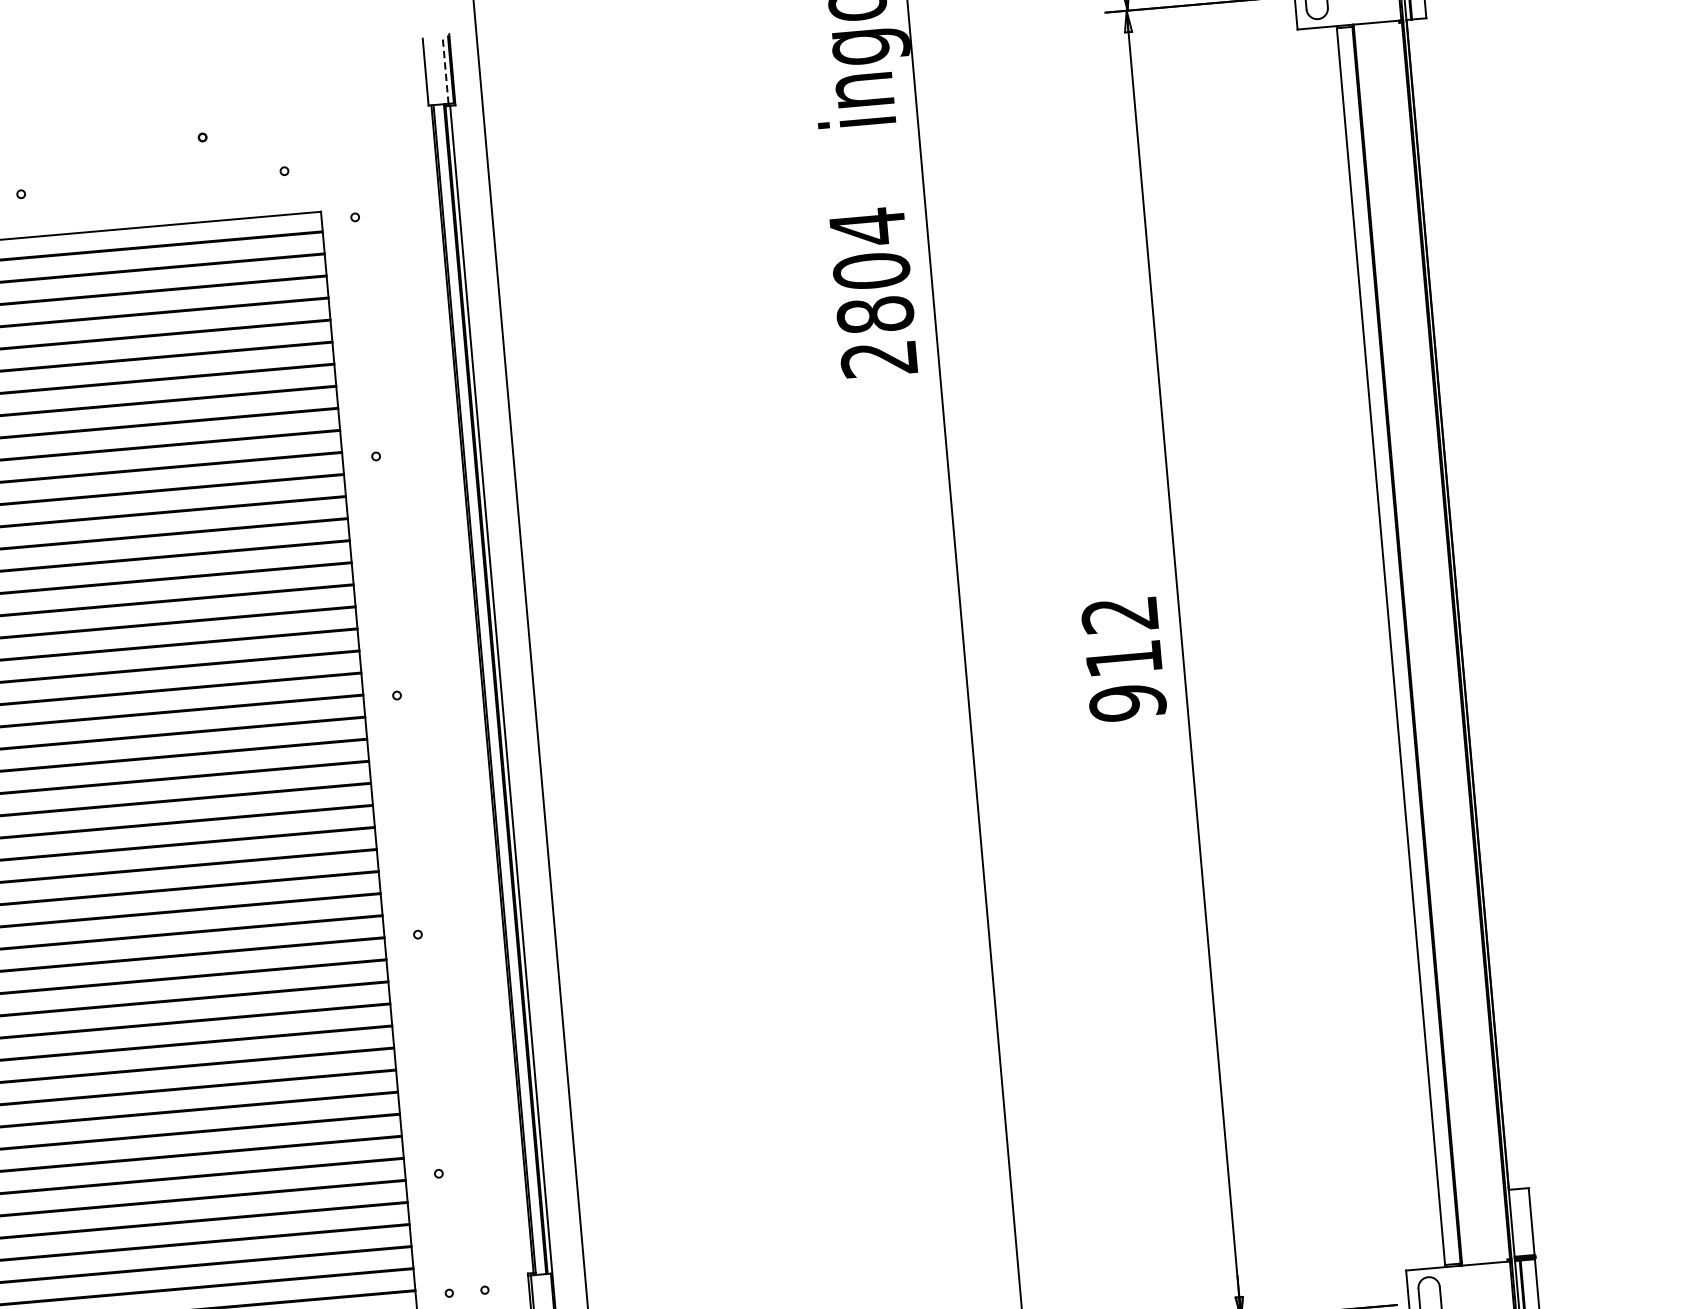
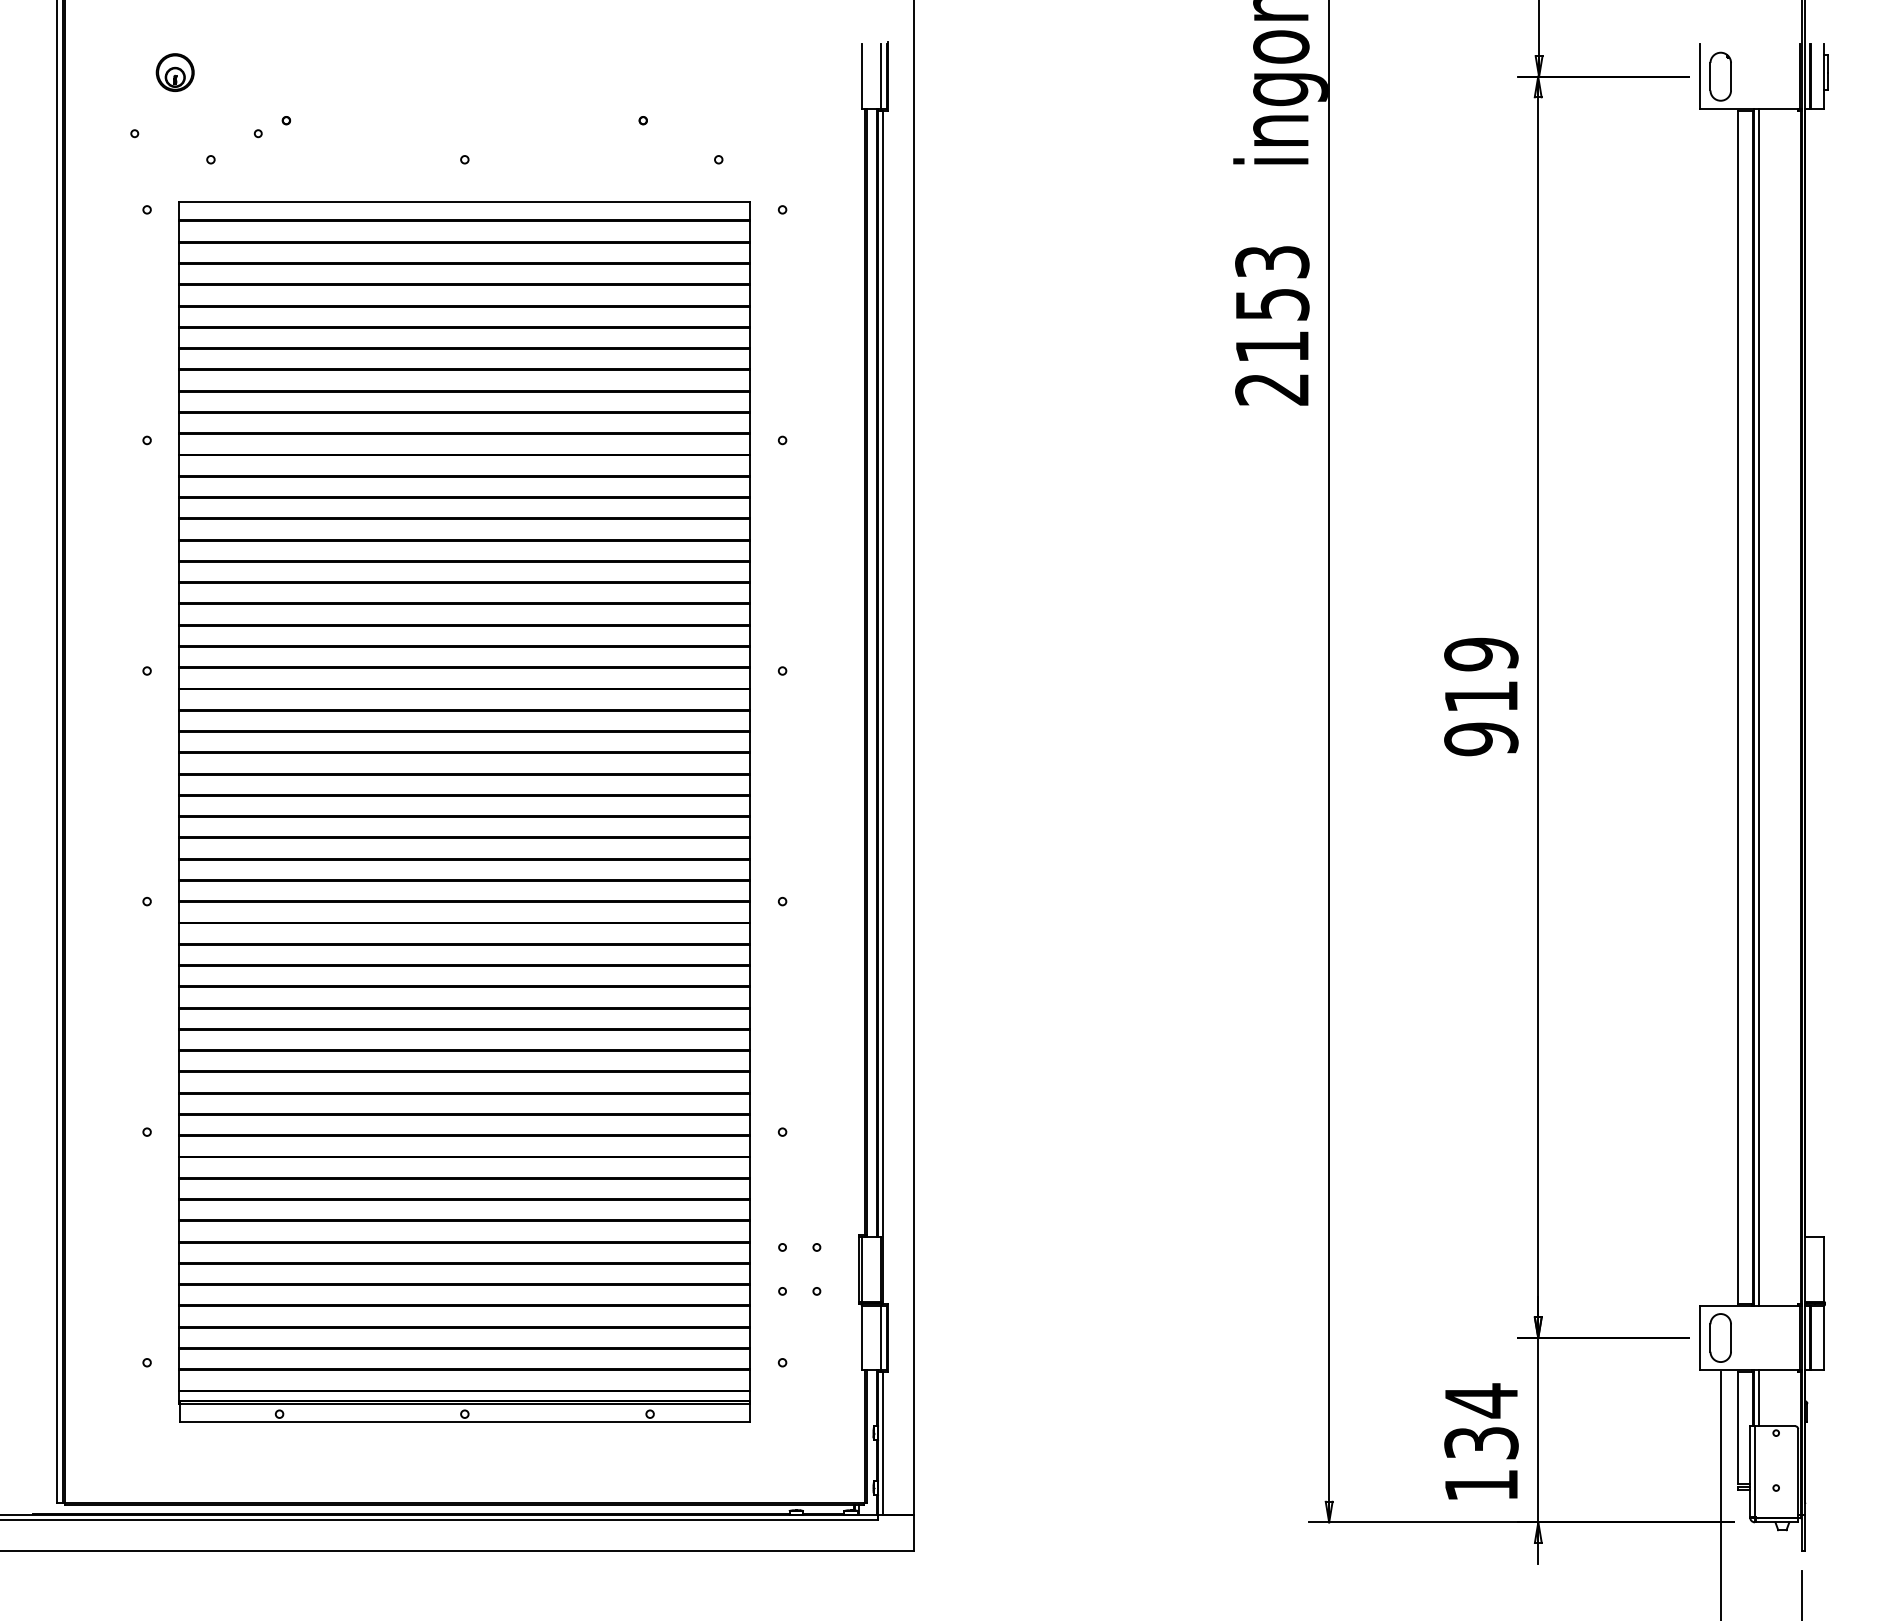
line: (445, 70) -> (881, 76), dashed -> solid
text: (871, 270) -> (1272, 303), 2804 -> 2153
text: (1120, 615) -> (1481, 654), 912 -> 919
line: (1412, 644) -> (1758, 707), added

